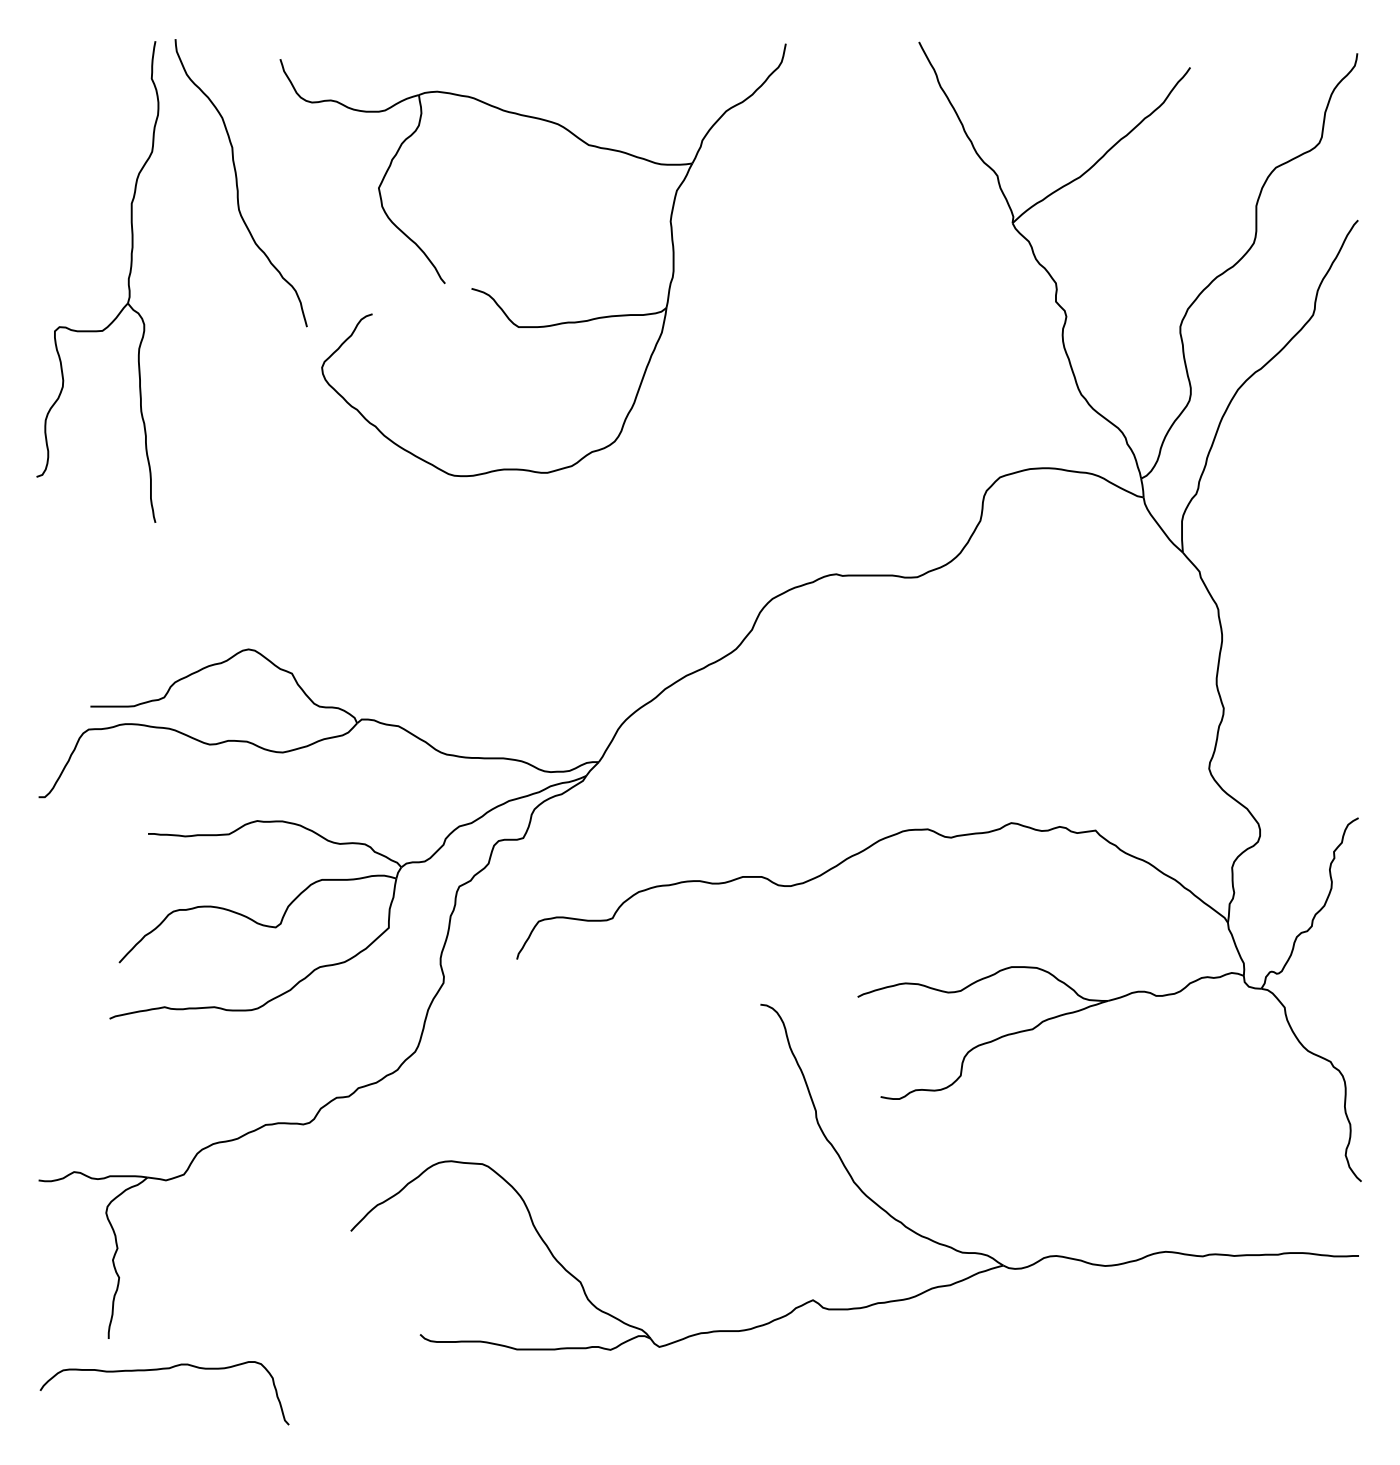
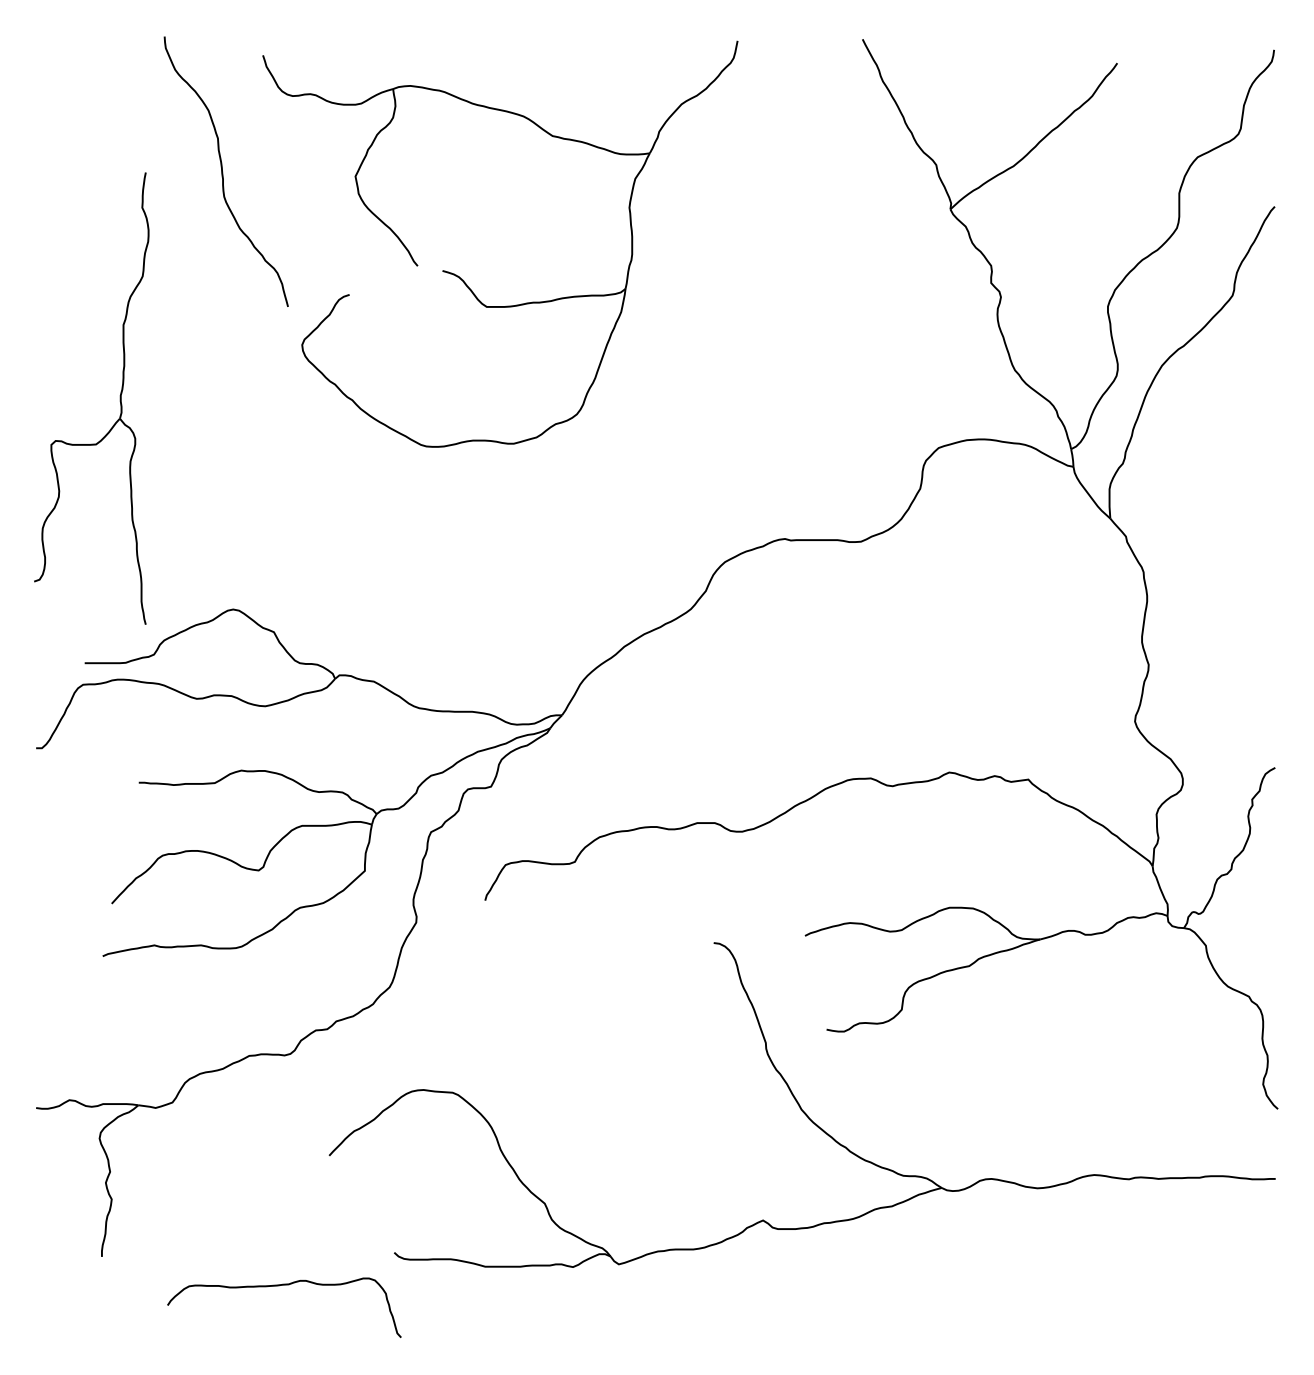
part: (127, 281) -> (119, 398), moved
curve: (159, 1370) -> (279, 1286), moved

